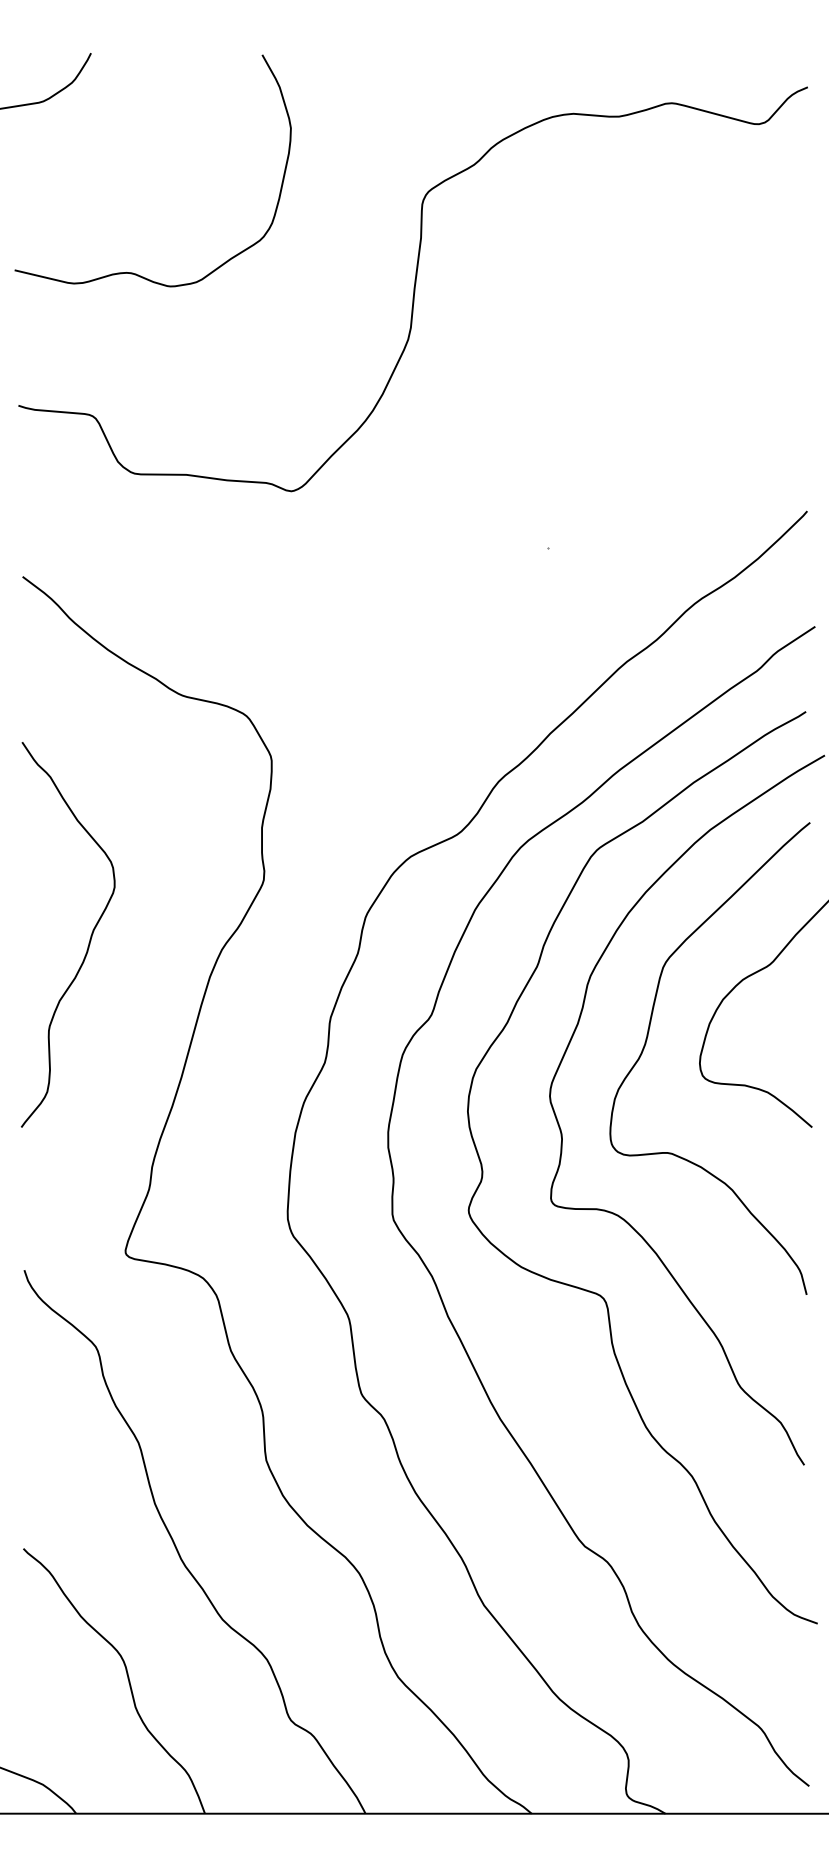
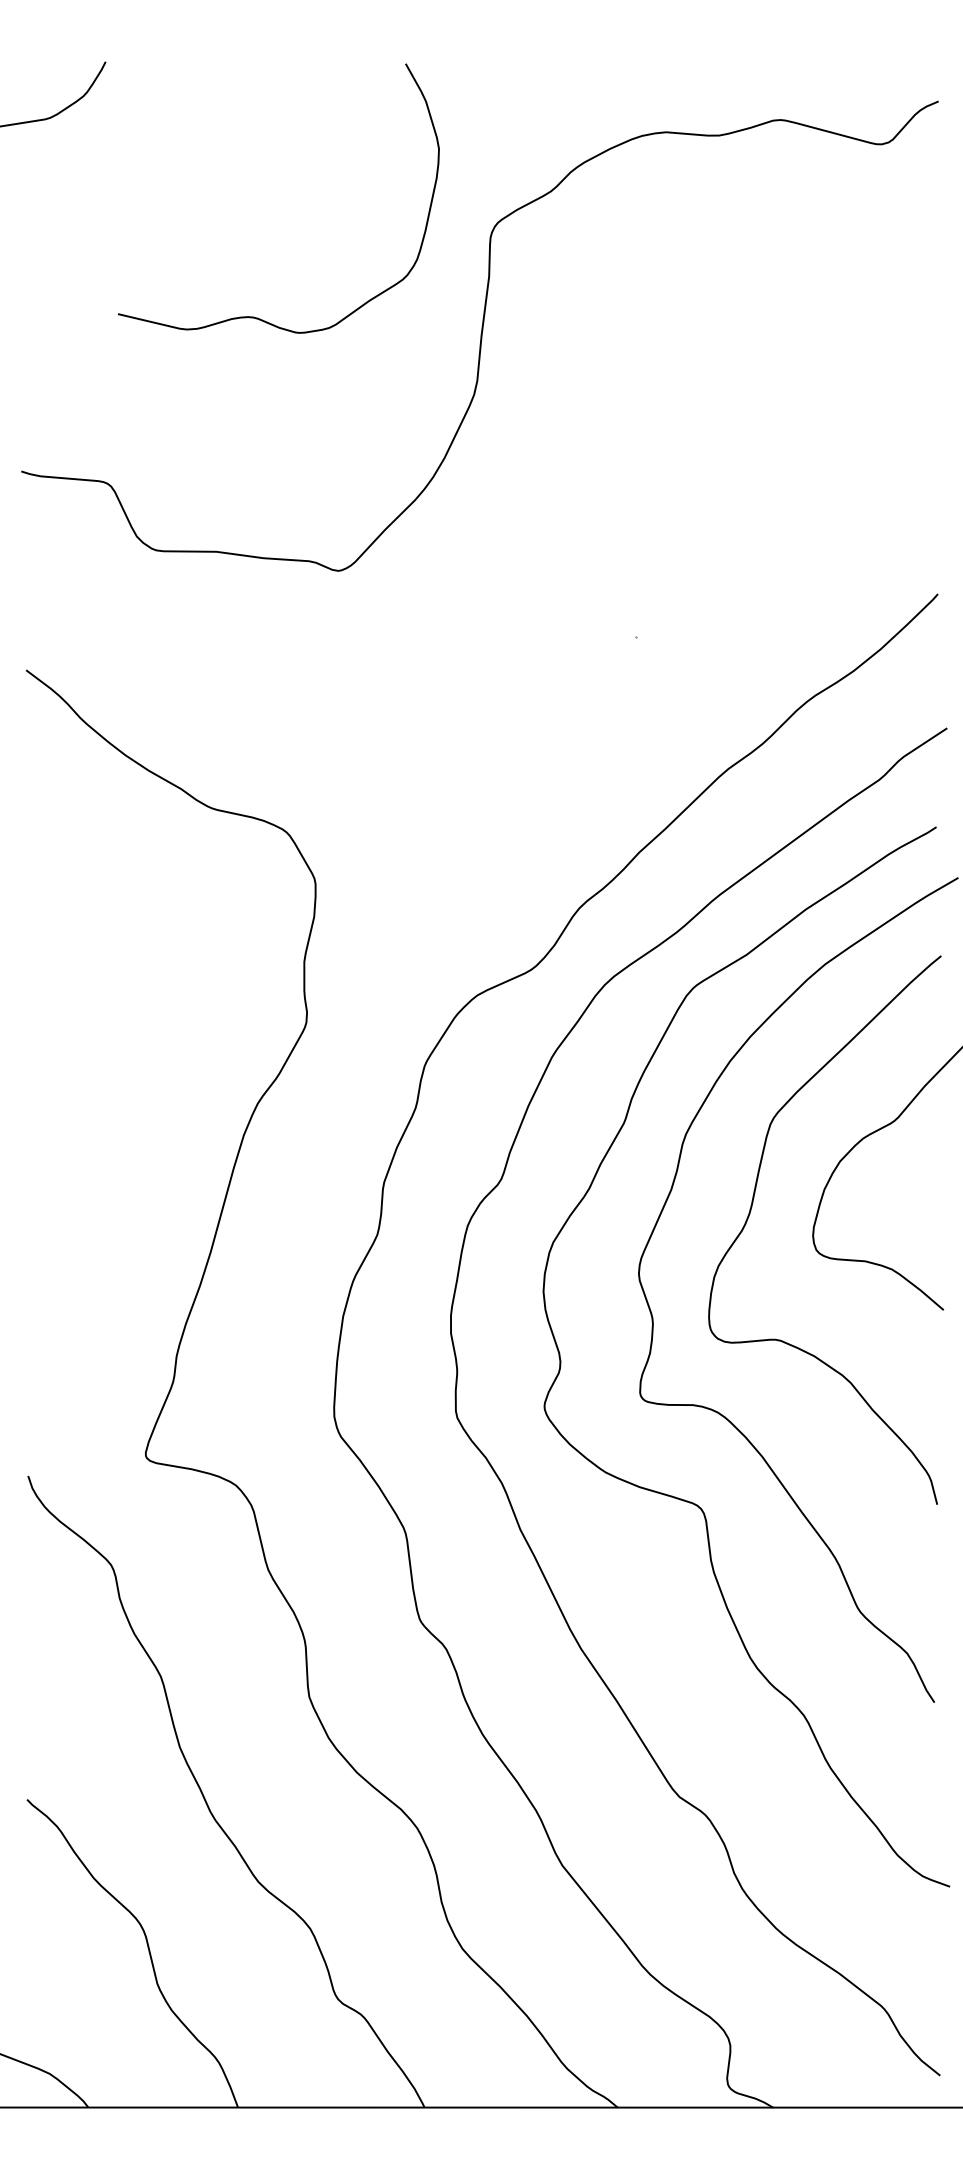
curve: (133, 272) -> (256, 316), moved
curve: (88, 942) -> (102, 1095), removed

